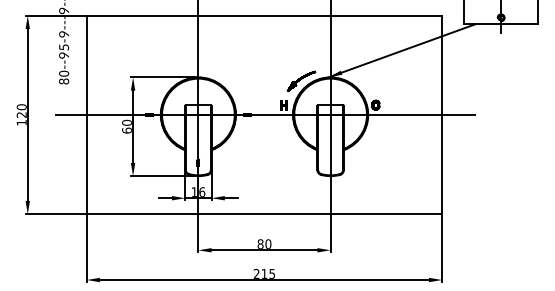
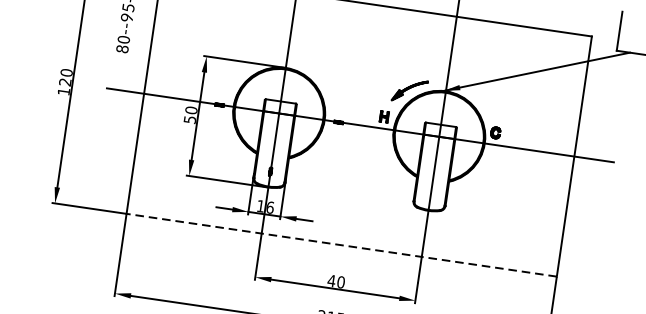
text: (126, 130) -> (189, 119), 60 -> 50
line: (264, 214) -> (341, 245), solid -> dashed
text: (260, 243) -> (331, 280), 80 -> 40

